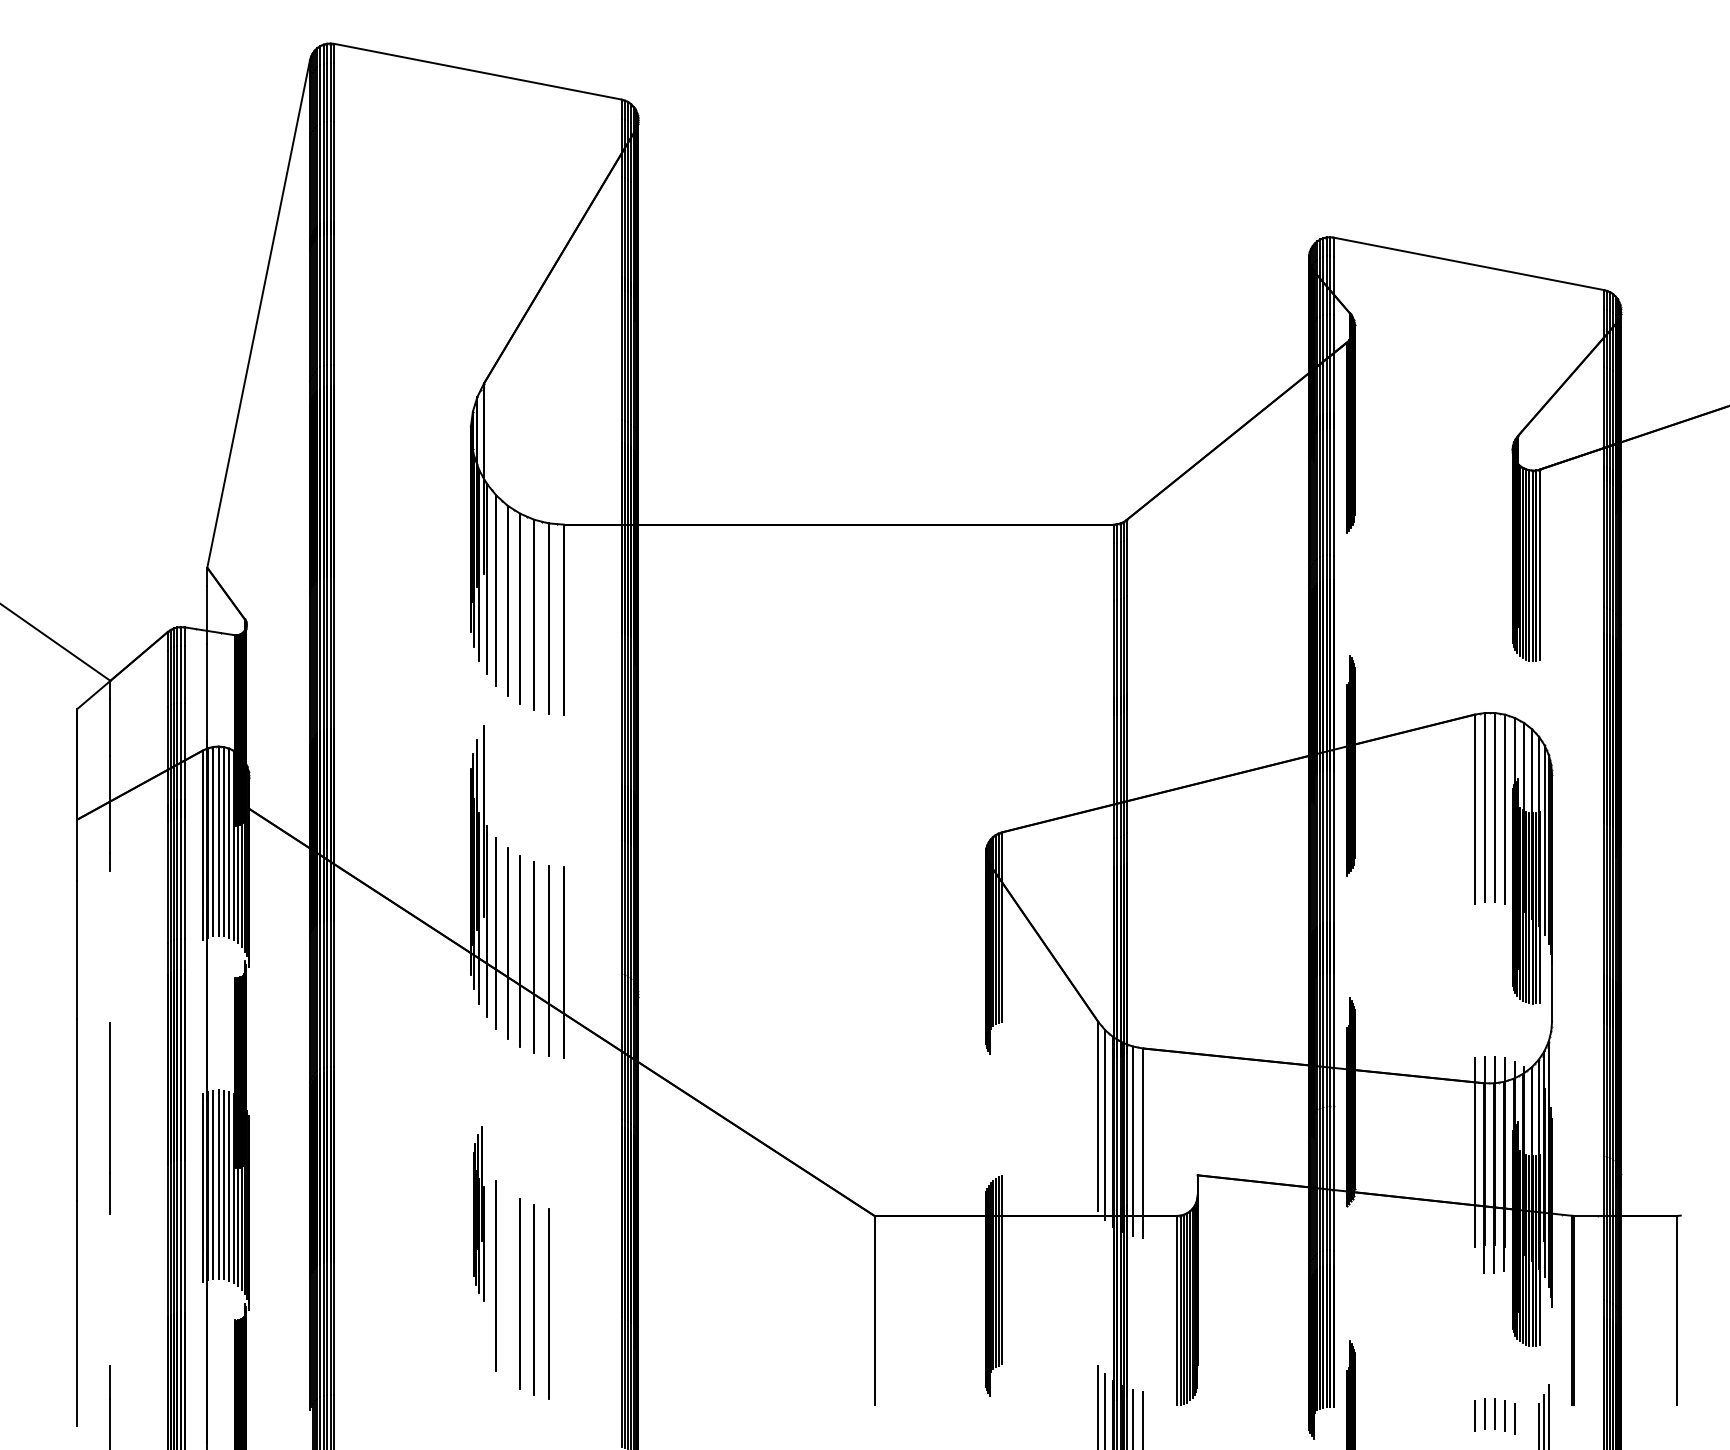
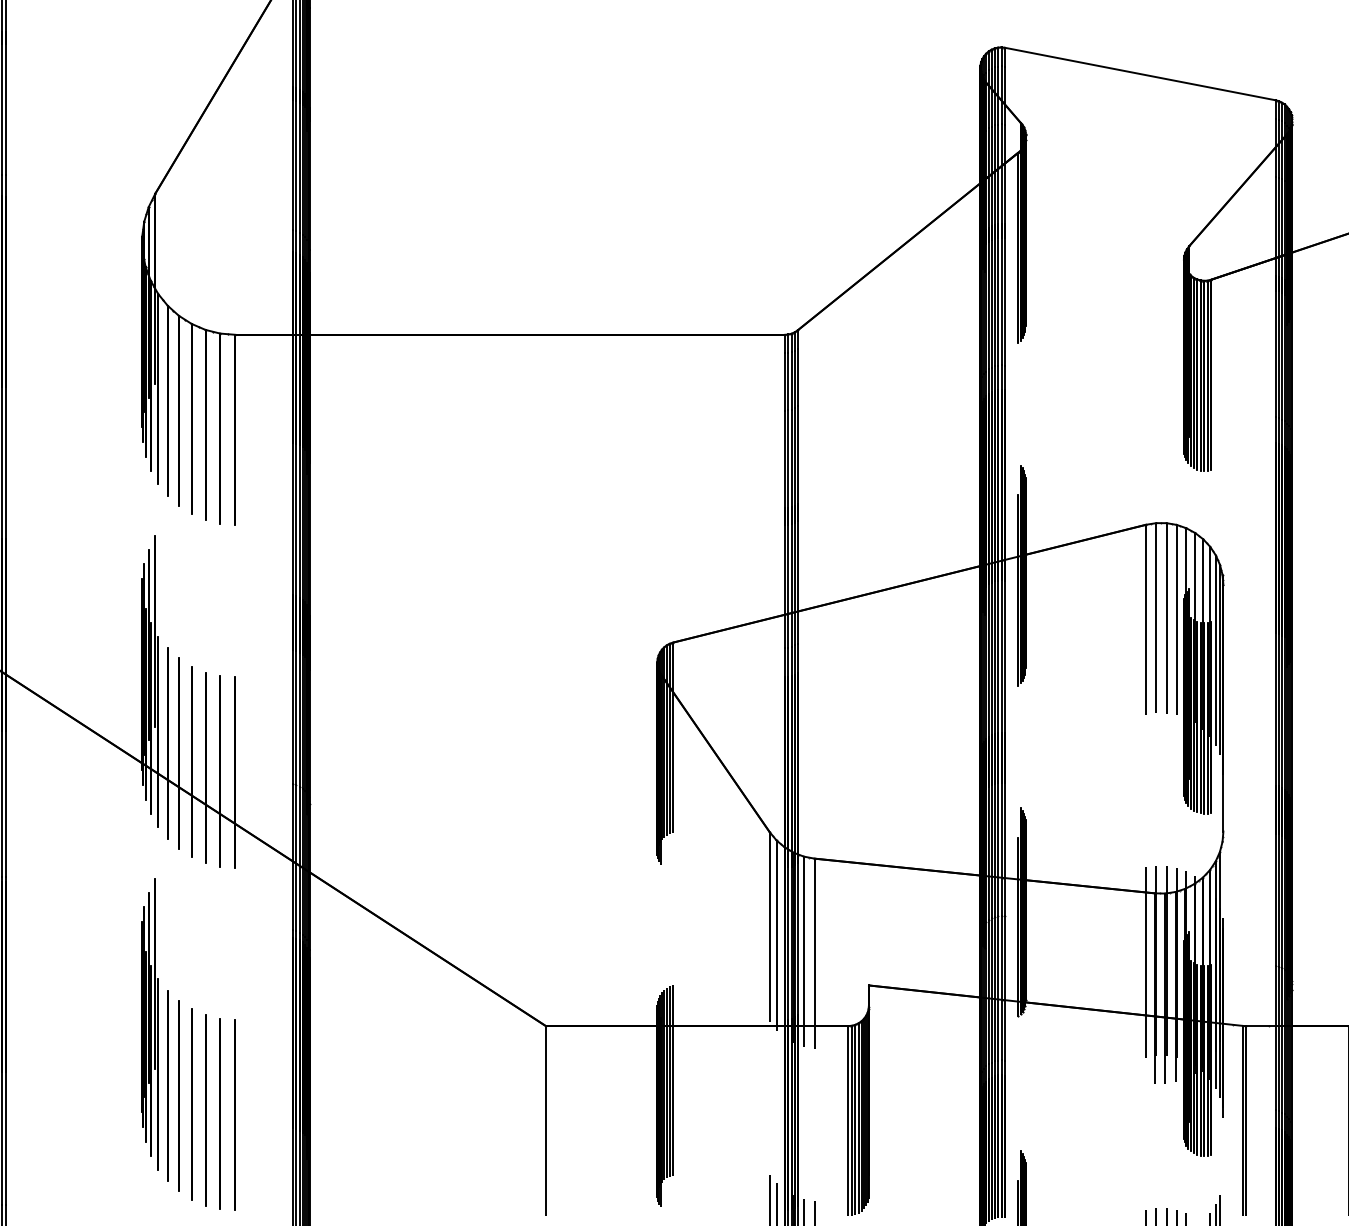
part: (478, 1213) -> (149, 1023), size x1.67
line: (507, 1285) -> (178, 1095), added
line: (563, 1304) -> (234, 1114), added

